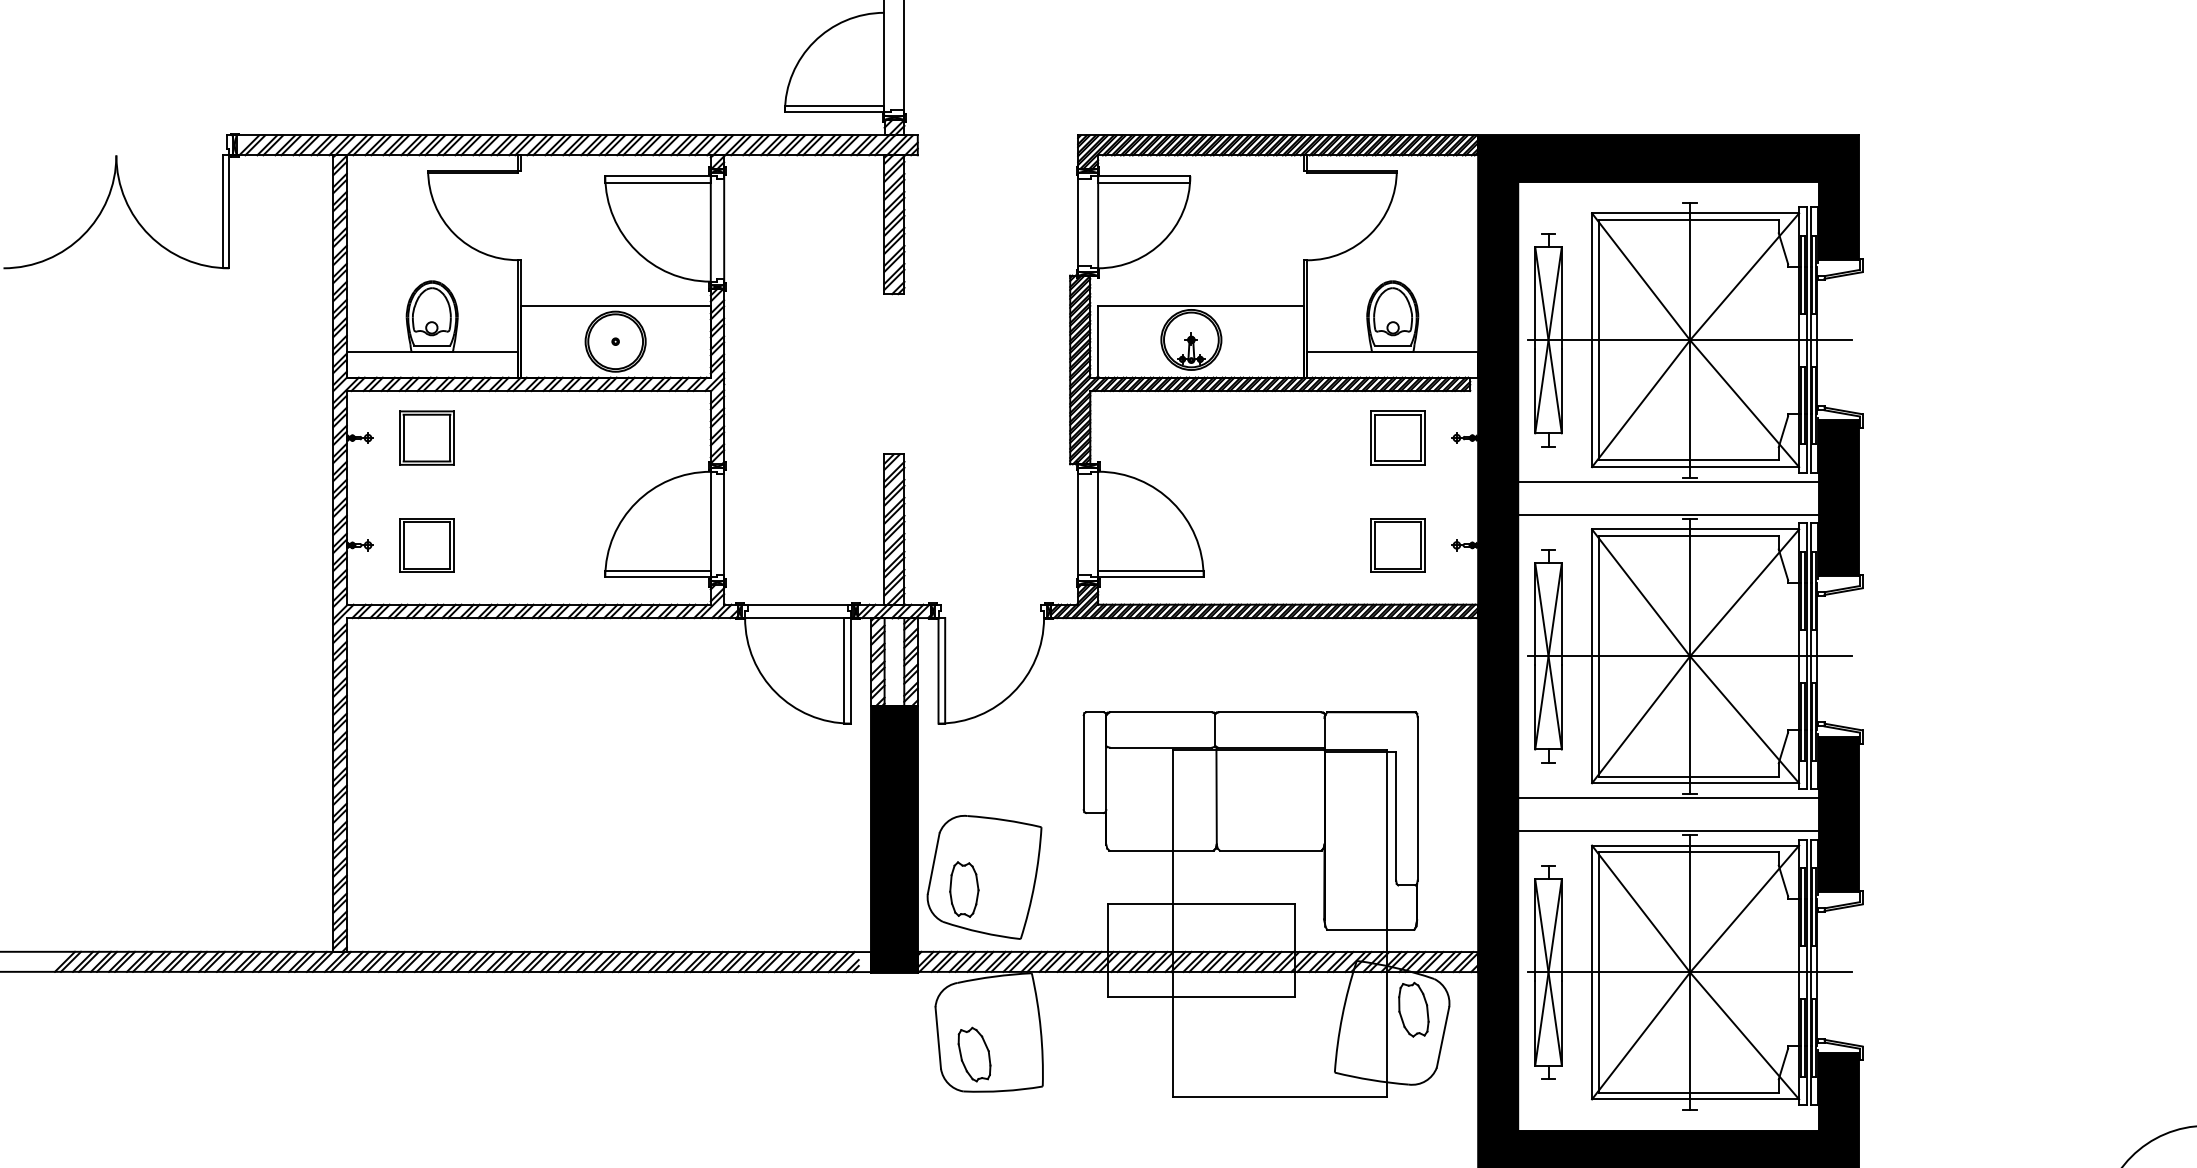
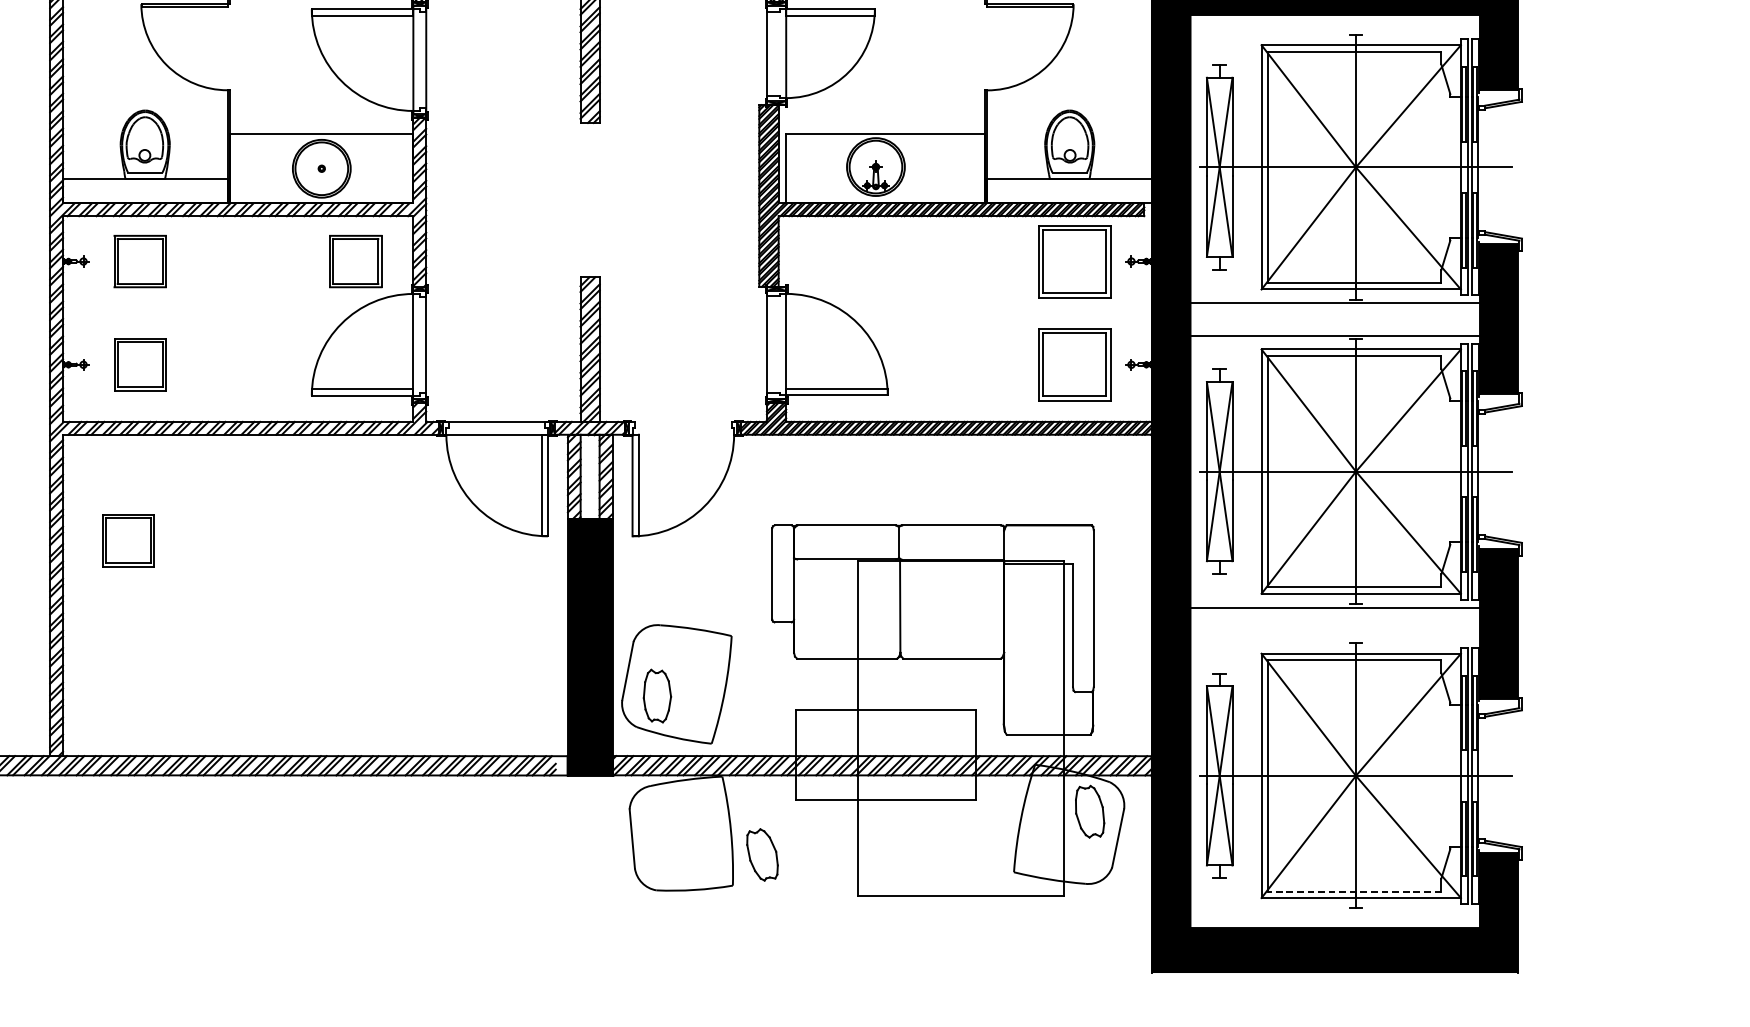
part: (650, 437) -> (355, 260), added
part: (1397, 437) -> (1074, 260), size x1.4
part: (1397, 545) -> (1074, 364), size x1.4
part: (414, 728) -> (128, 541), added
line: (1668, 831) -> (1335, 640), removed
part: (974, 1054) -> (762, 854), moved
line: (1688, 1092) -> (1354, 891), solid -> dashed

